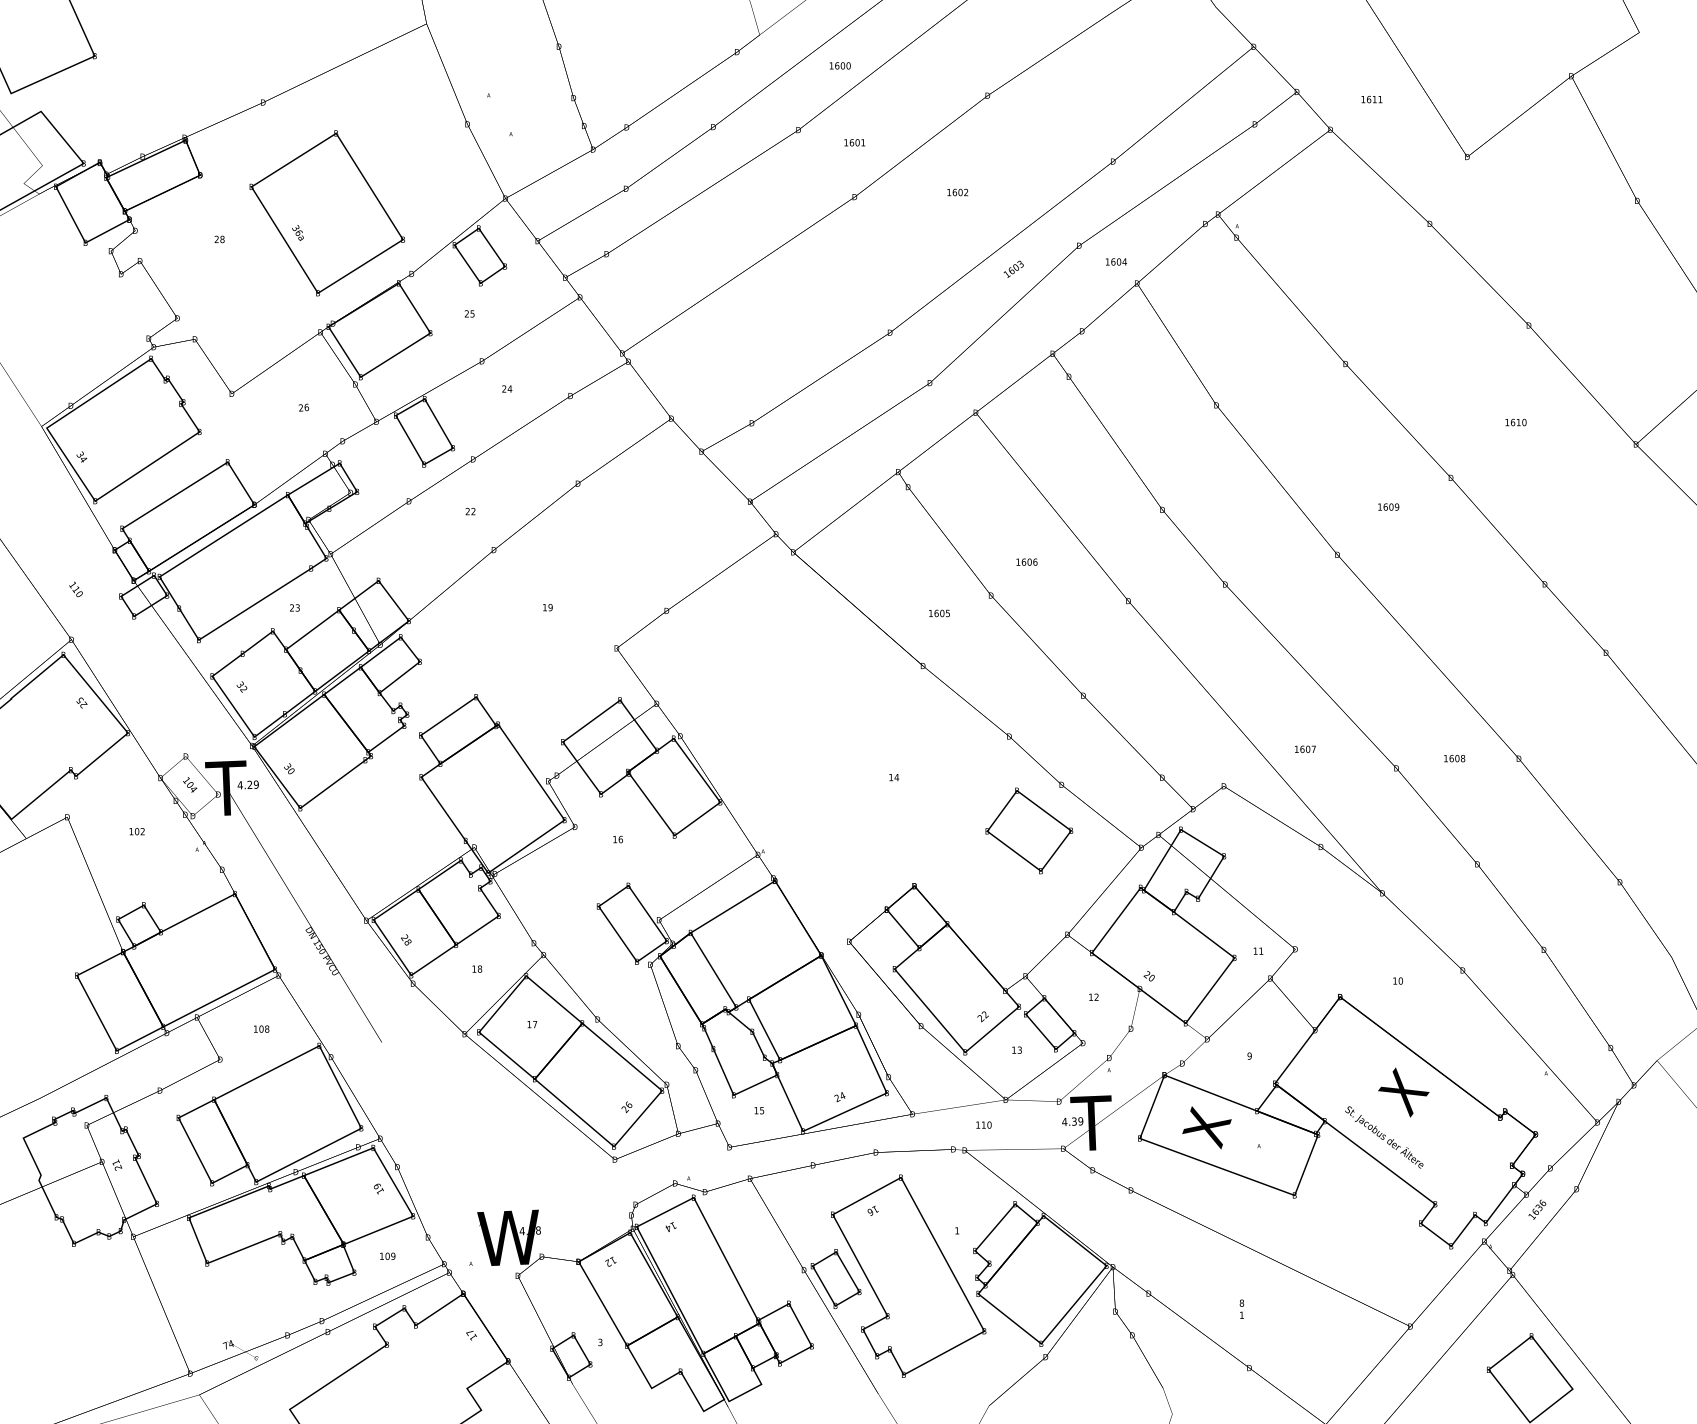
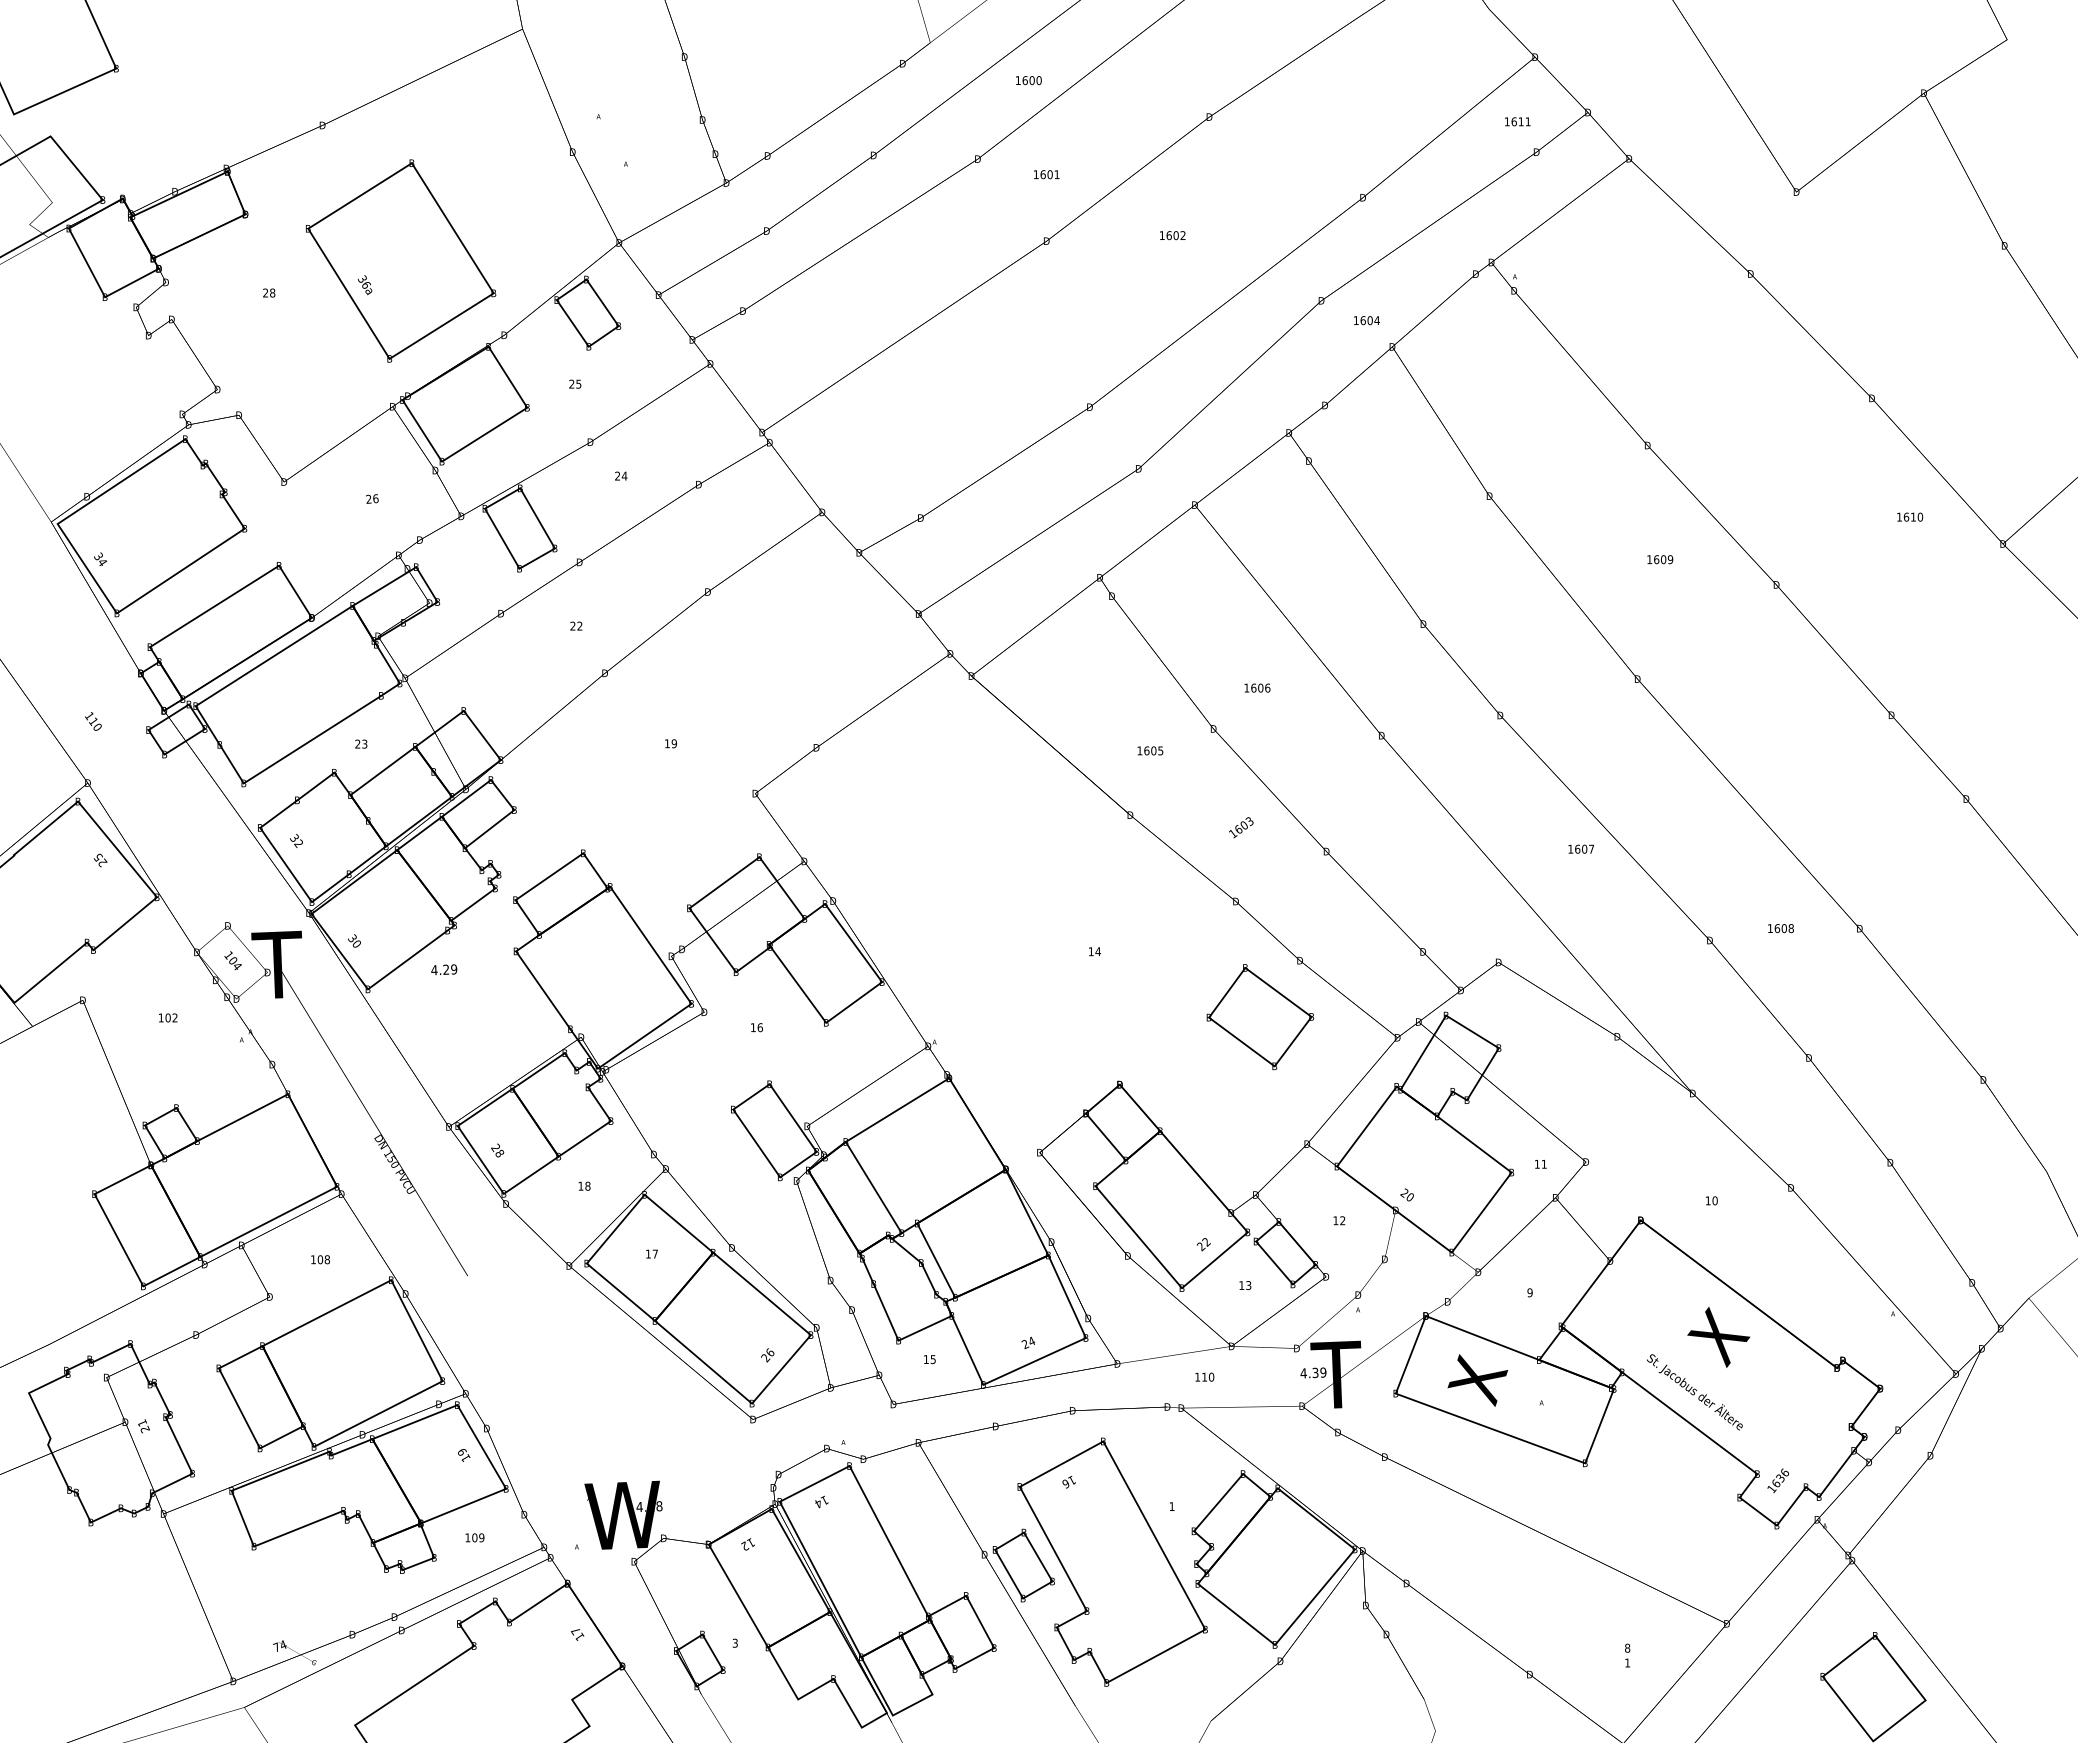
text: (1371, 99) -> (1517, 121), moved
text: (1013, 269) -> (1241, 827), moved
text: (1516, 422) -> (1910, 516), moved
text: (1388, 506) -> (1660, 559), moved
text: (1304, 748) -> (1580, 848), moved
text: (248, 784) -> (444, 969), moved
text: (1536, 1209) -> (1777, 1480), moved
text: (1241, 1309) -> (1627, 1655), moved

